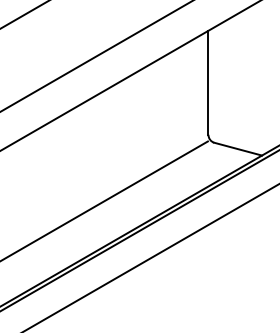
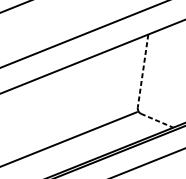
line: (208, 82) -> (143, 70), solid -> dashed
line: (238, 149) -> (157, 121), solid -> dashed

